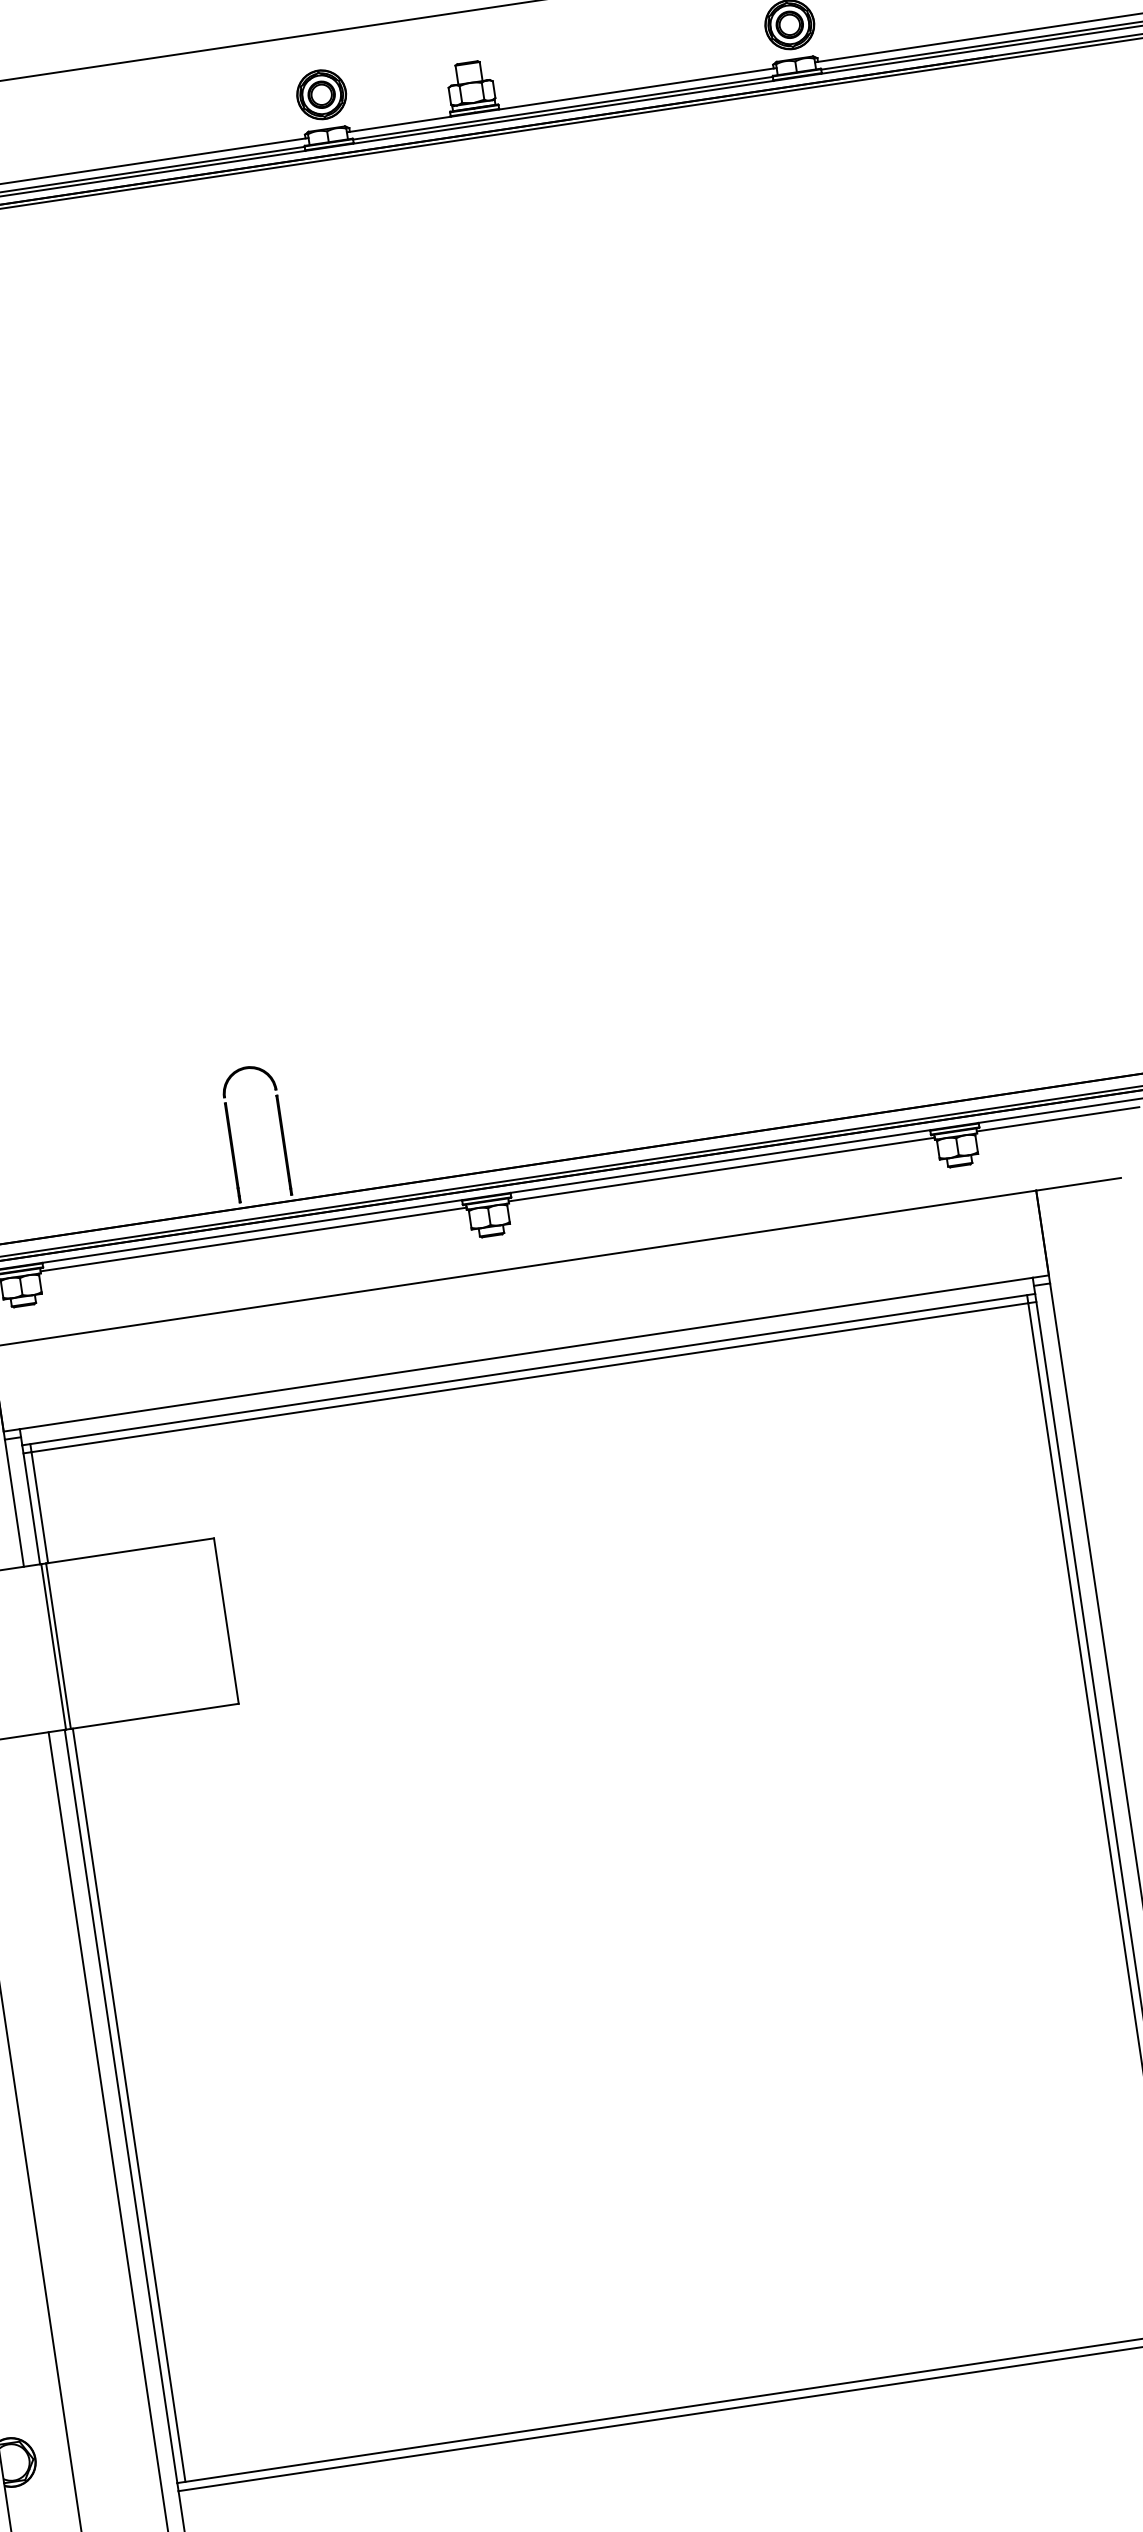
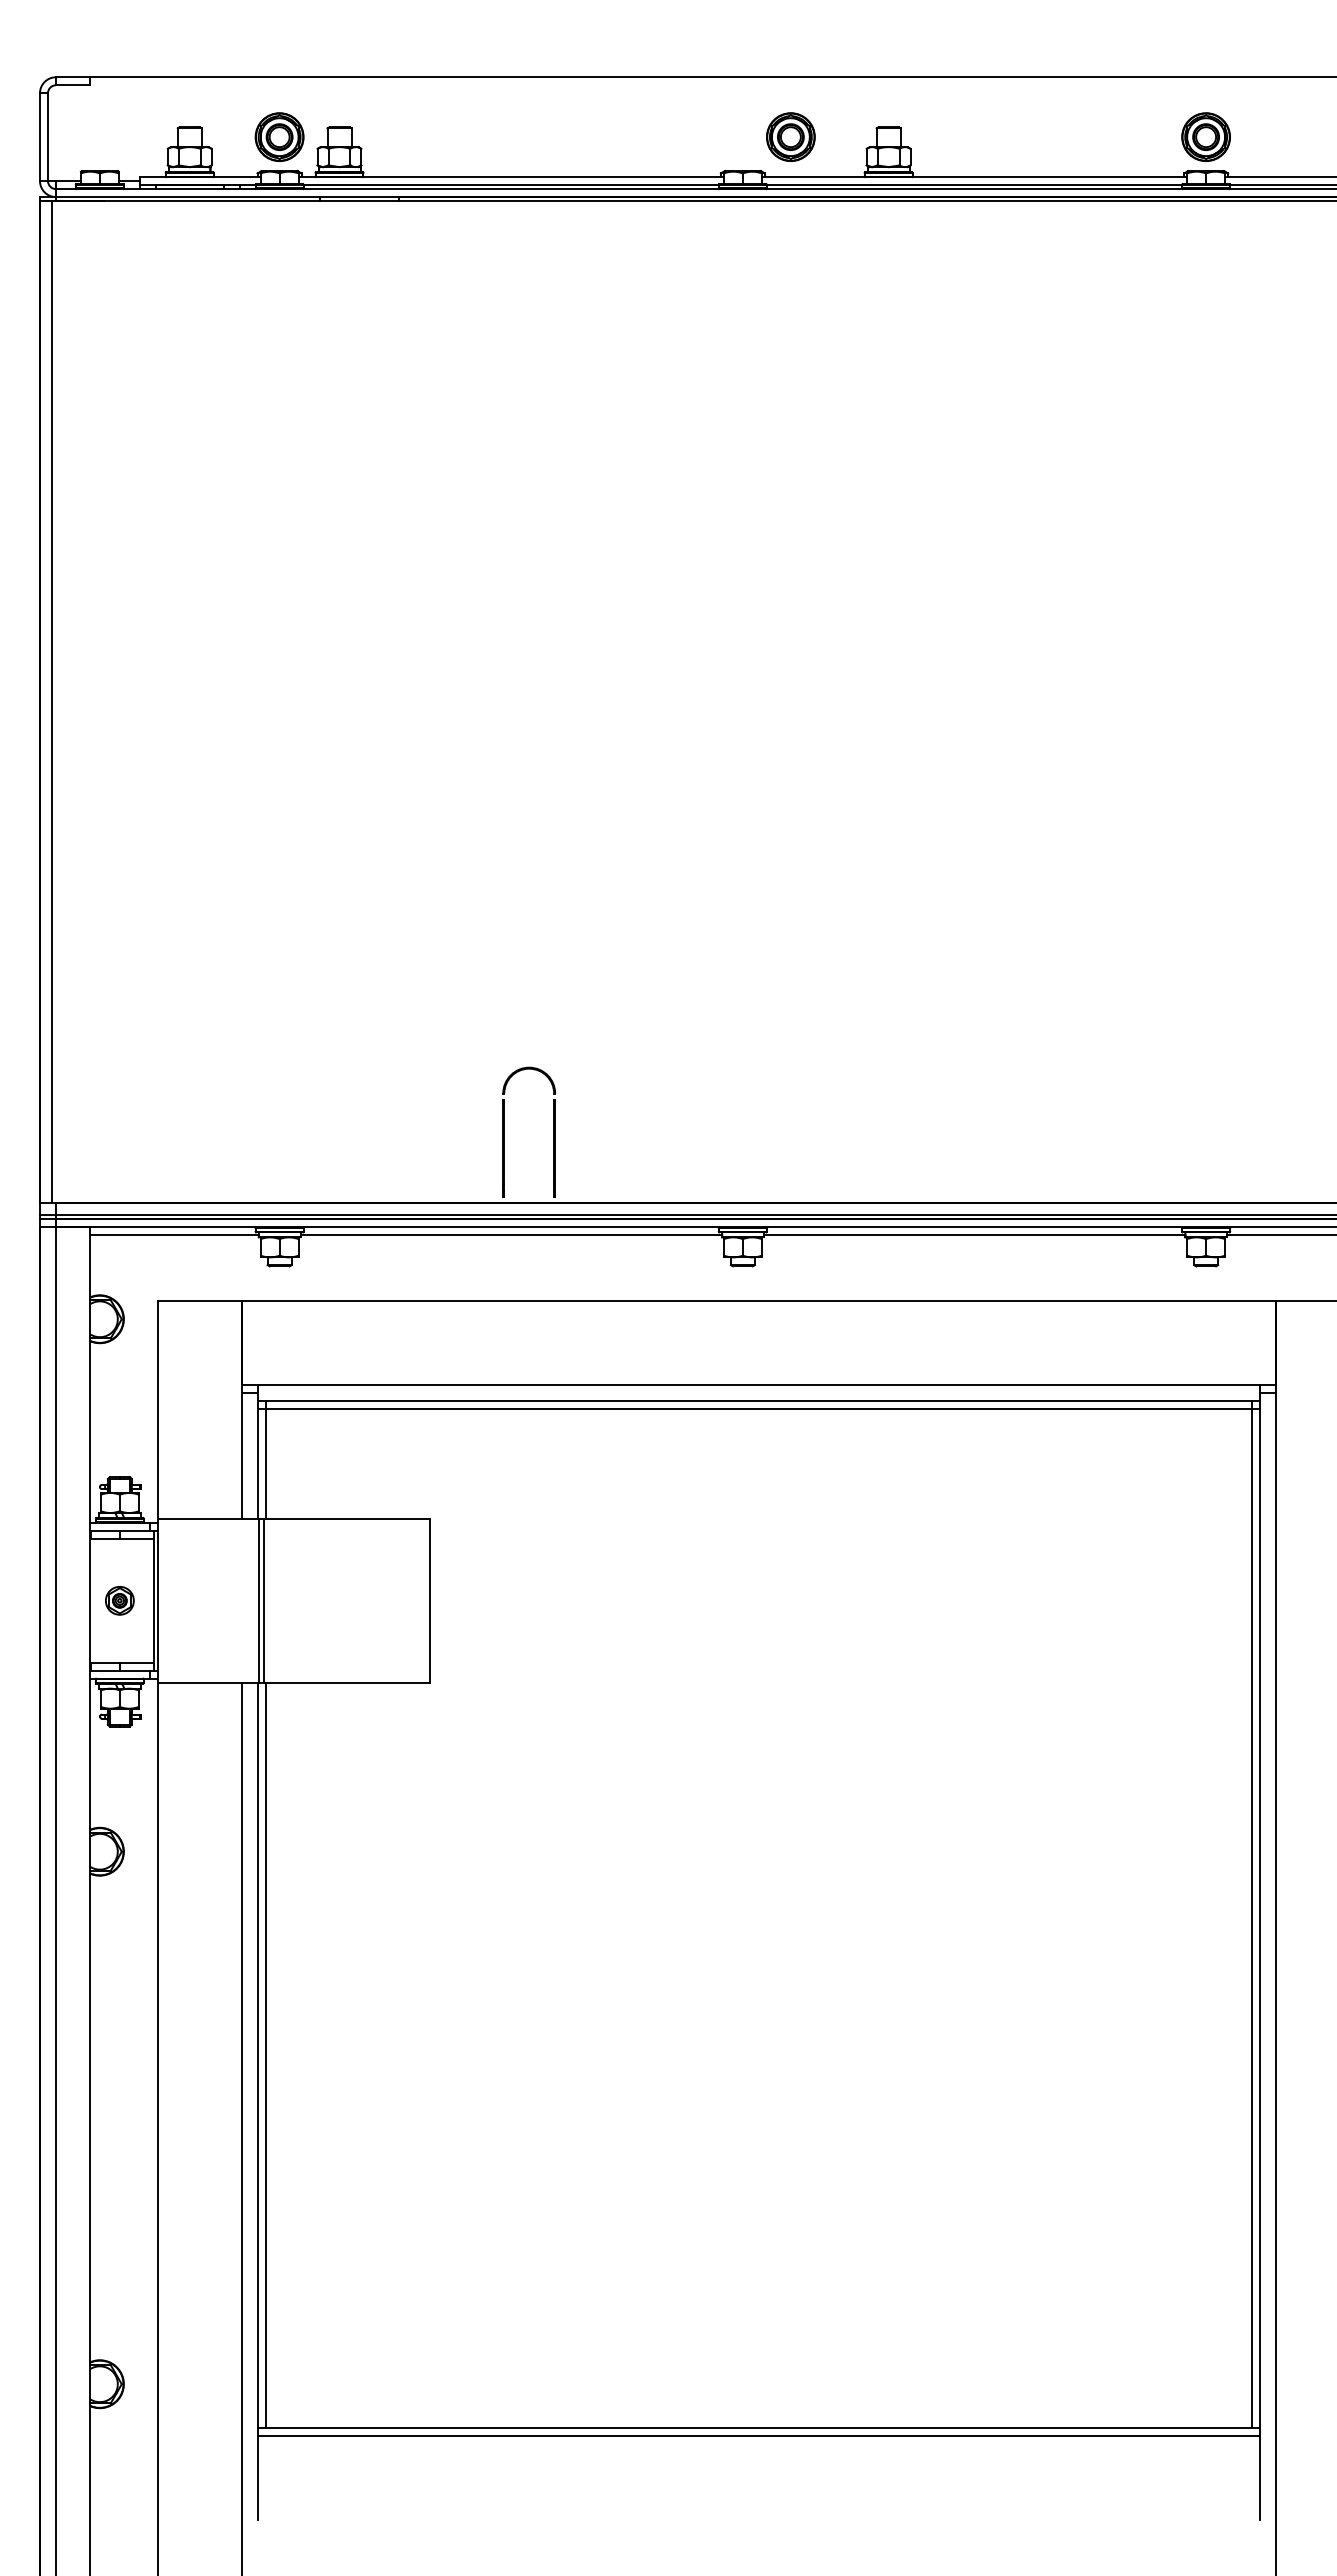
part: (321, 94) -> (790, 136), moved

